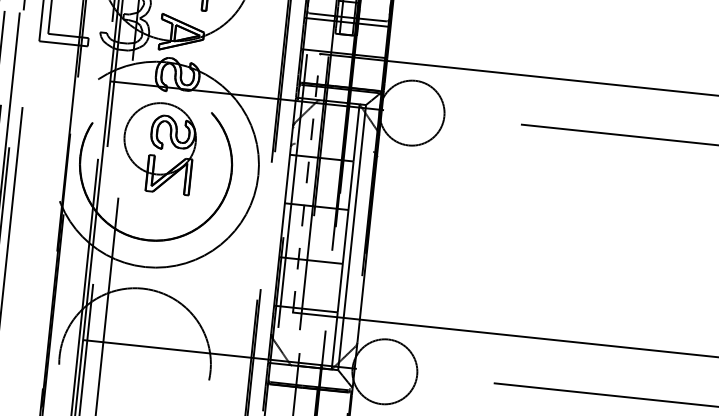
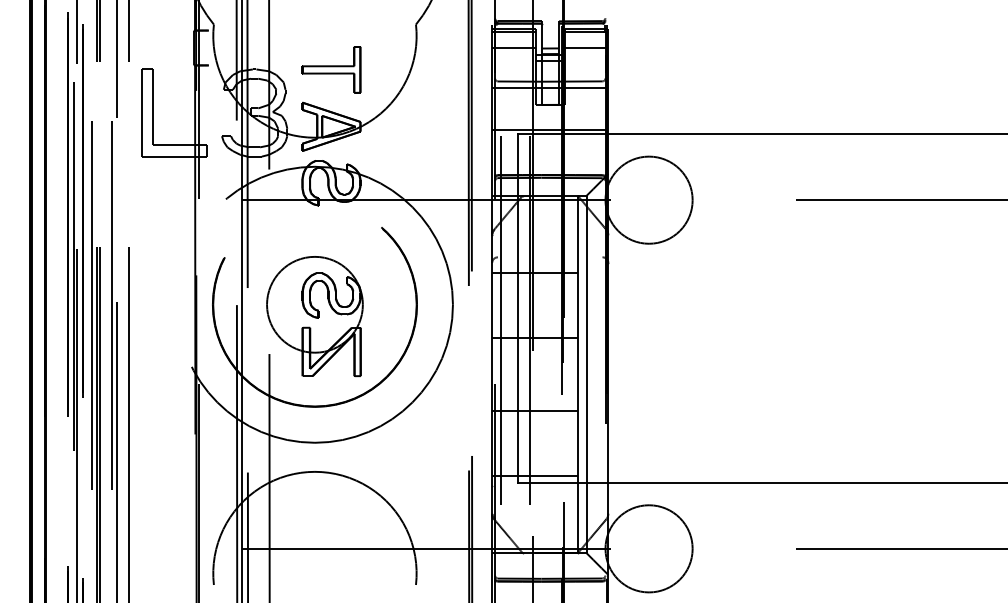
part: (158, 147) -> (314, 316), moved
line: (306, 182) -> (518, 307), dashed -> solid

